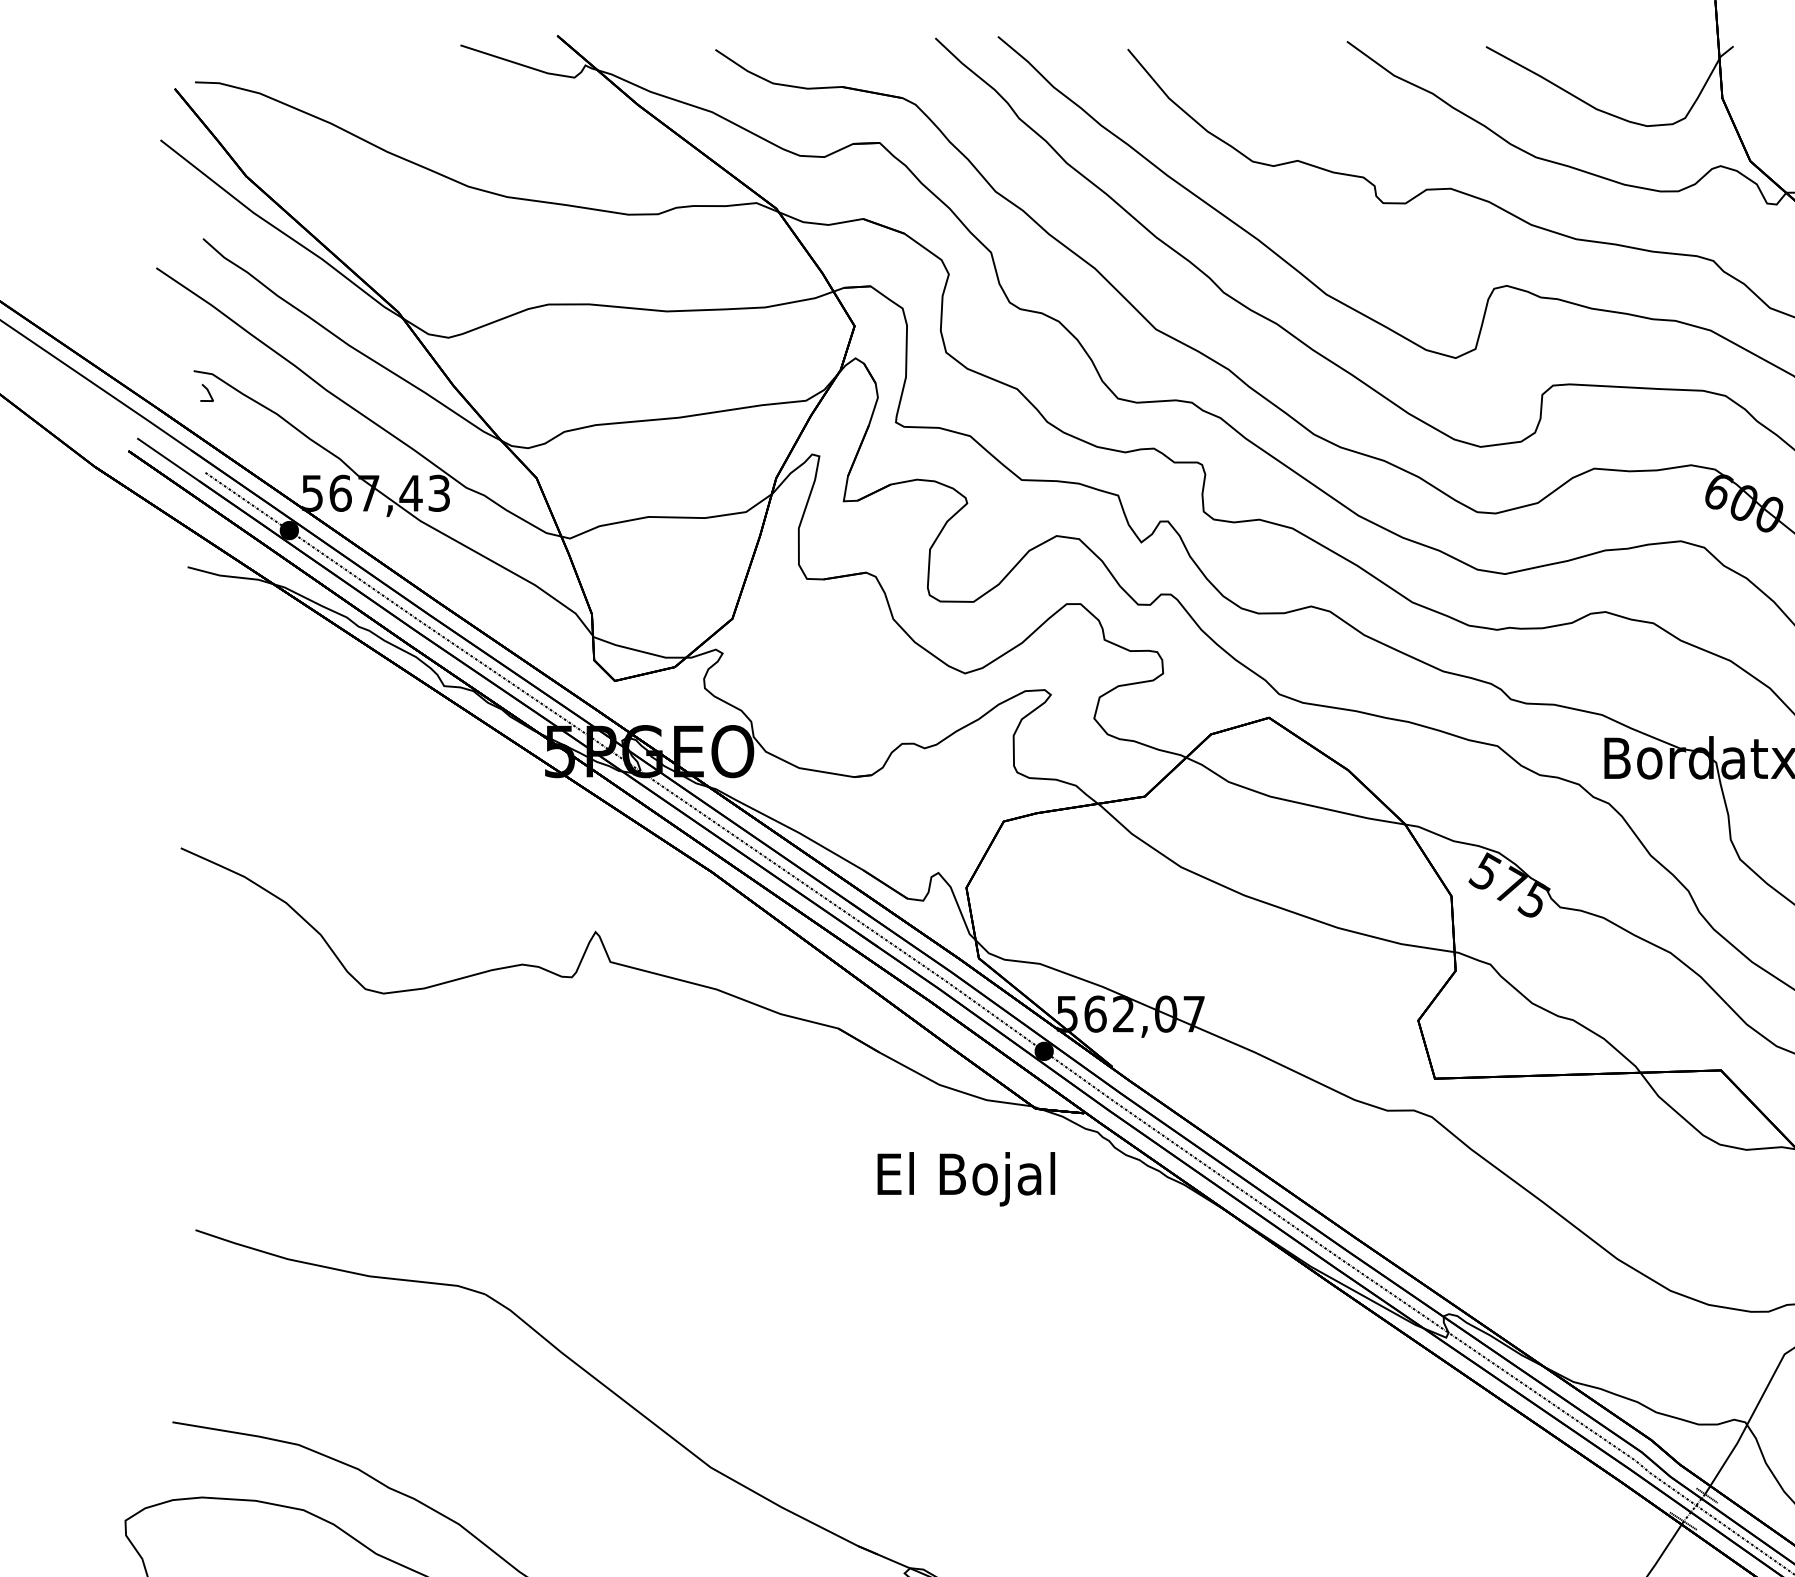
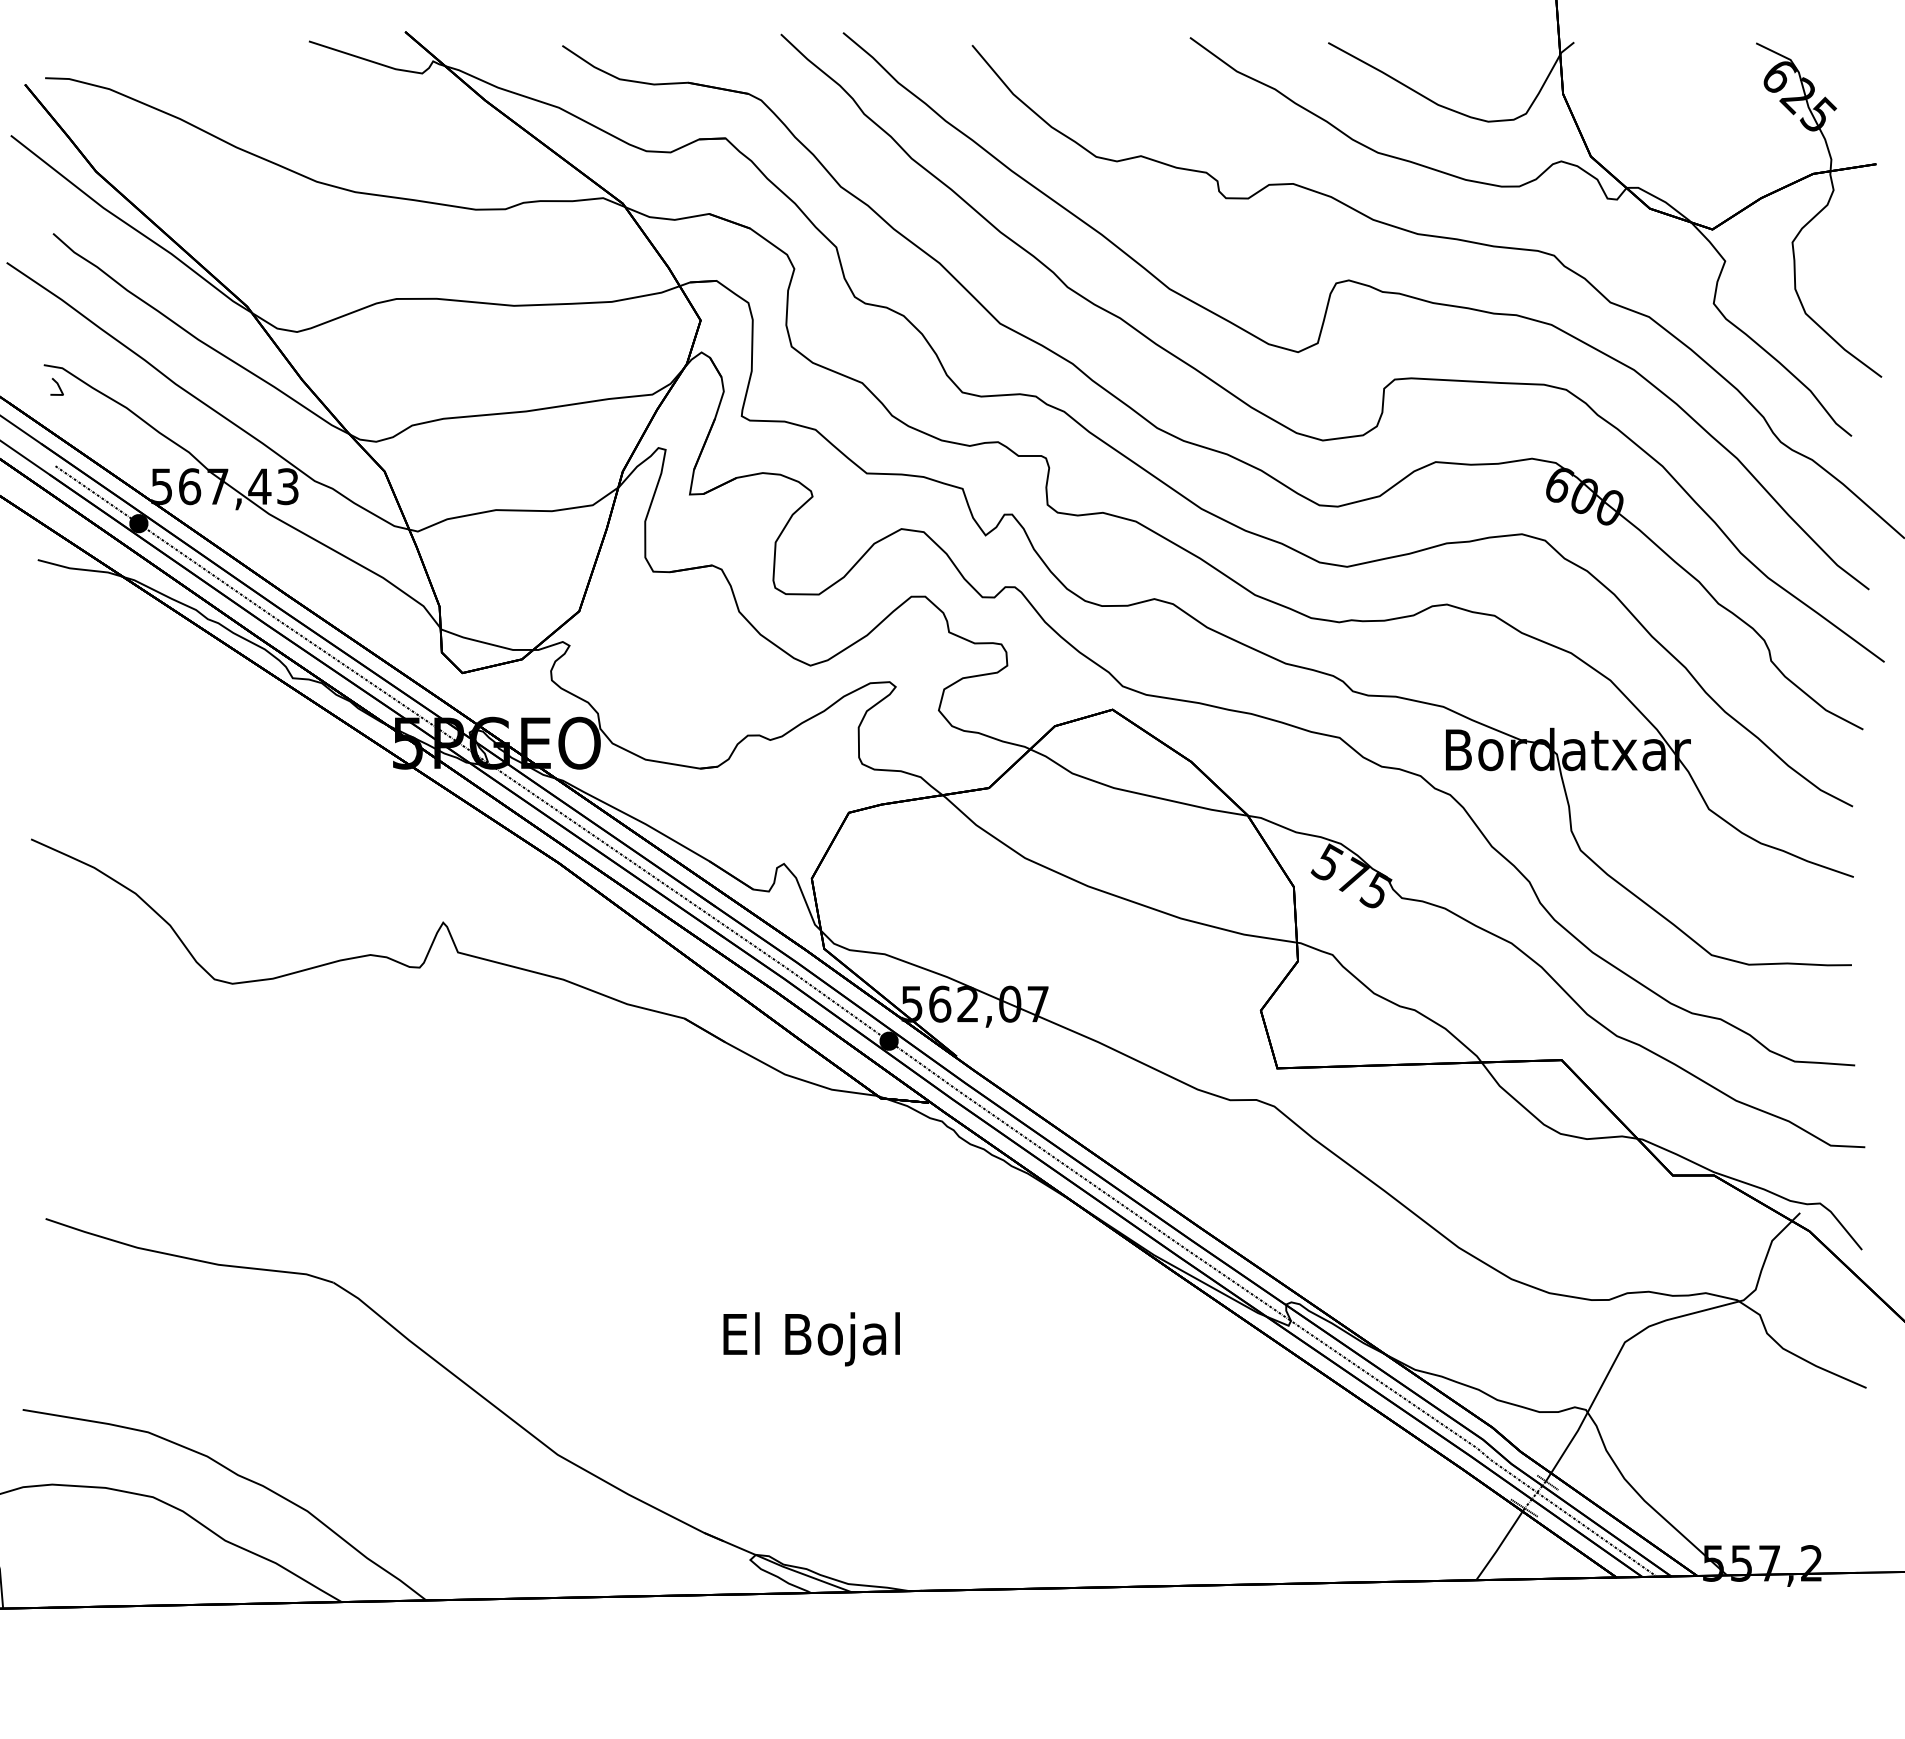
text: (966, 1179) -> (811, 1339), moved

